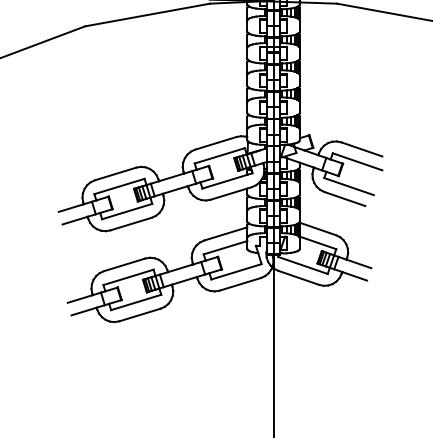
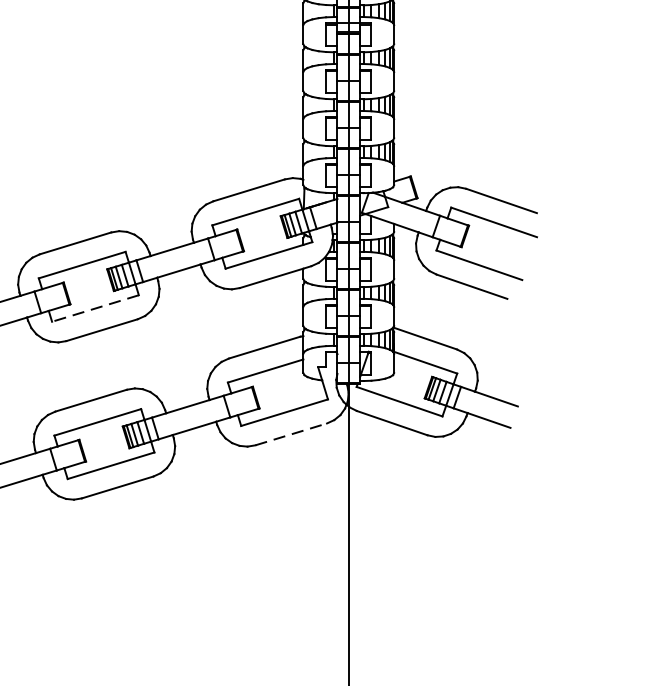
line: (126, 211) -> (94, 308), solid -> dashed
line: (240, 284) -> (291, 434), solid -> dashed

